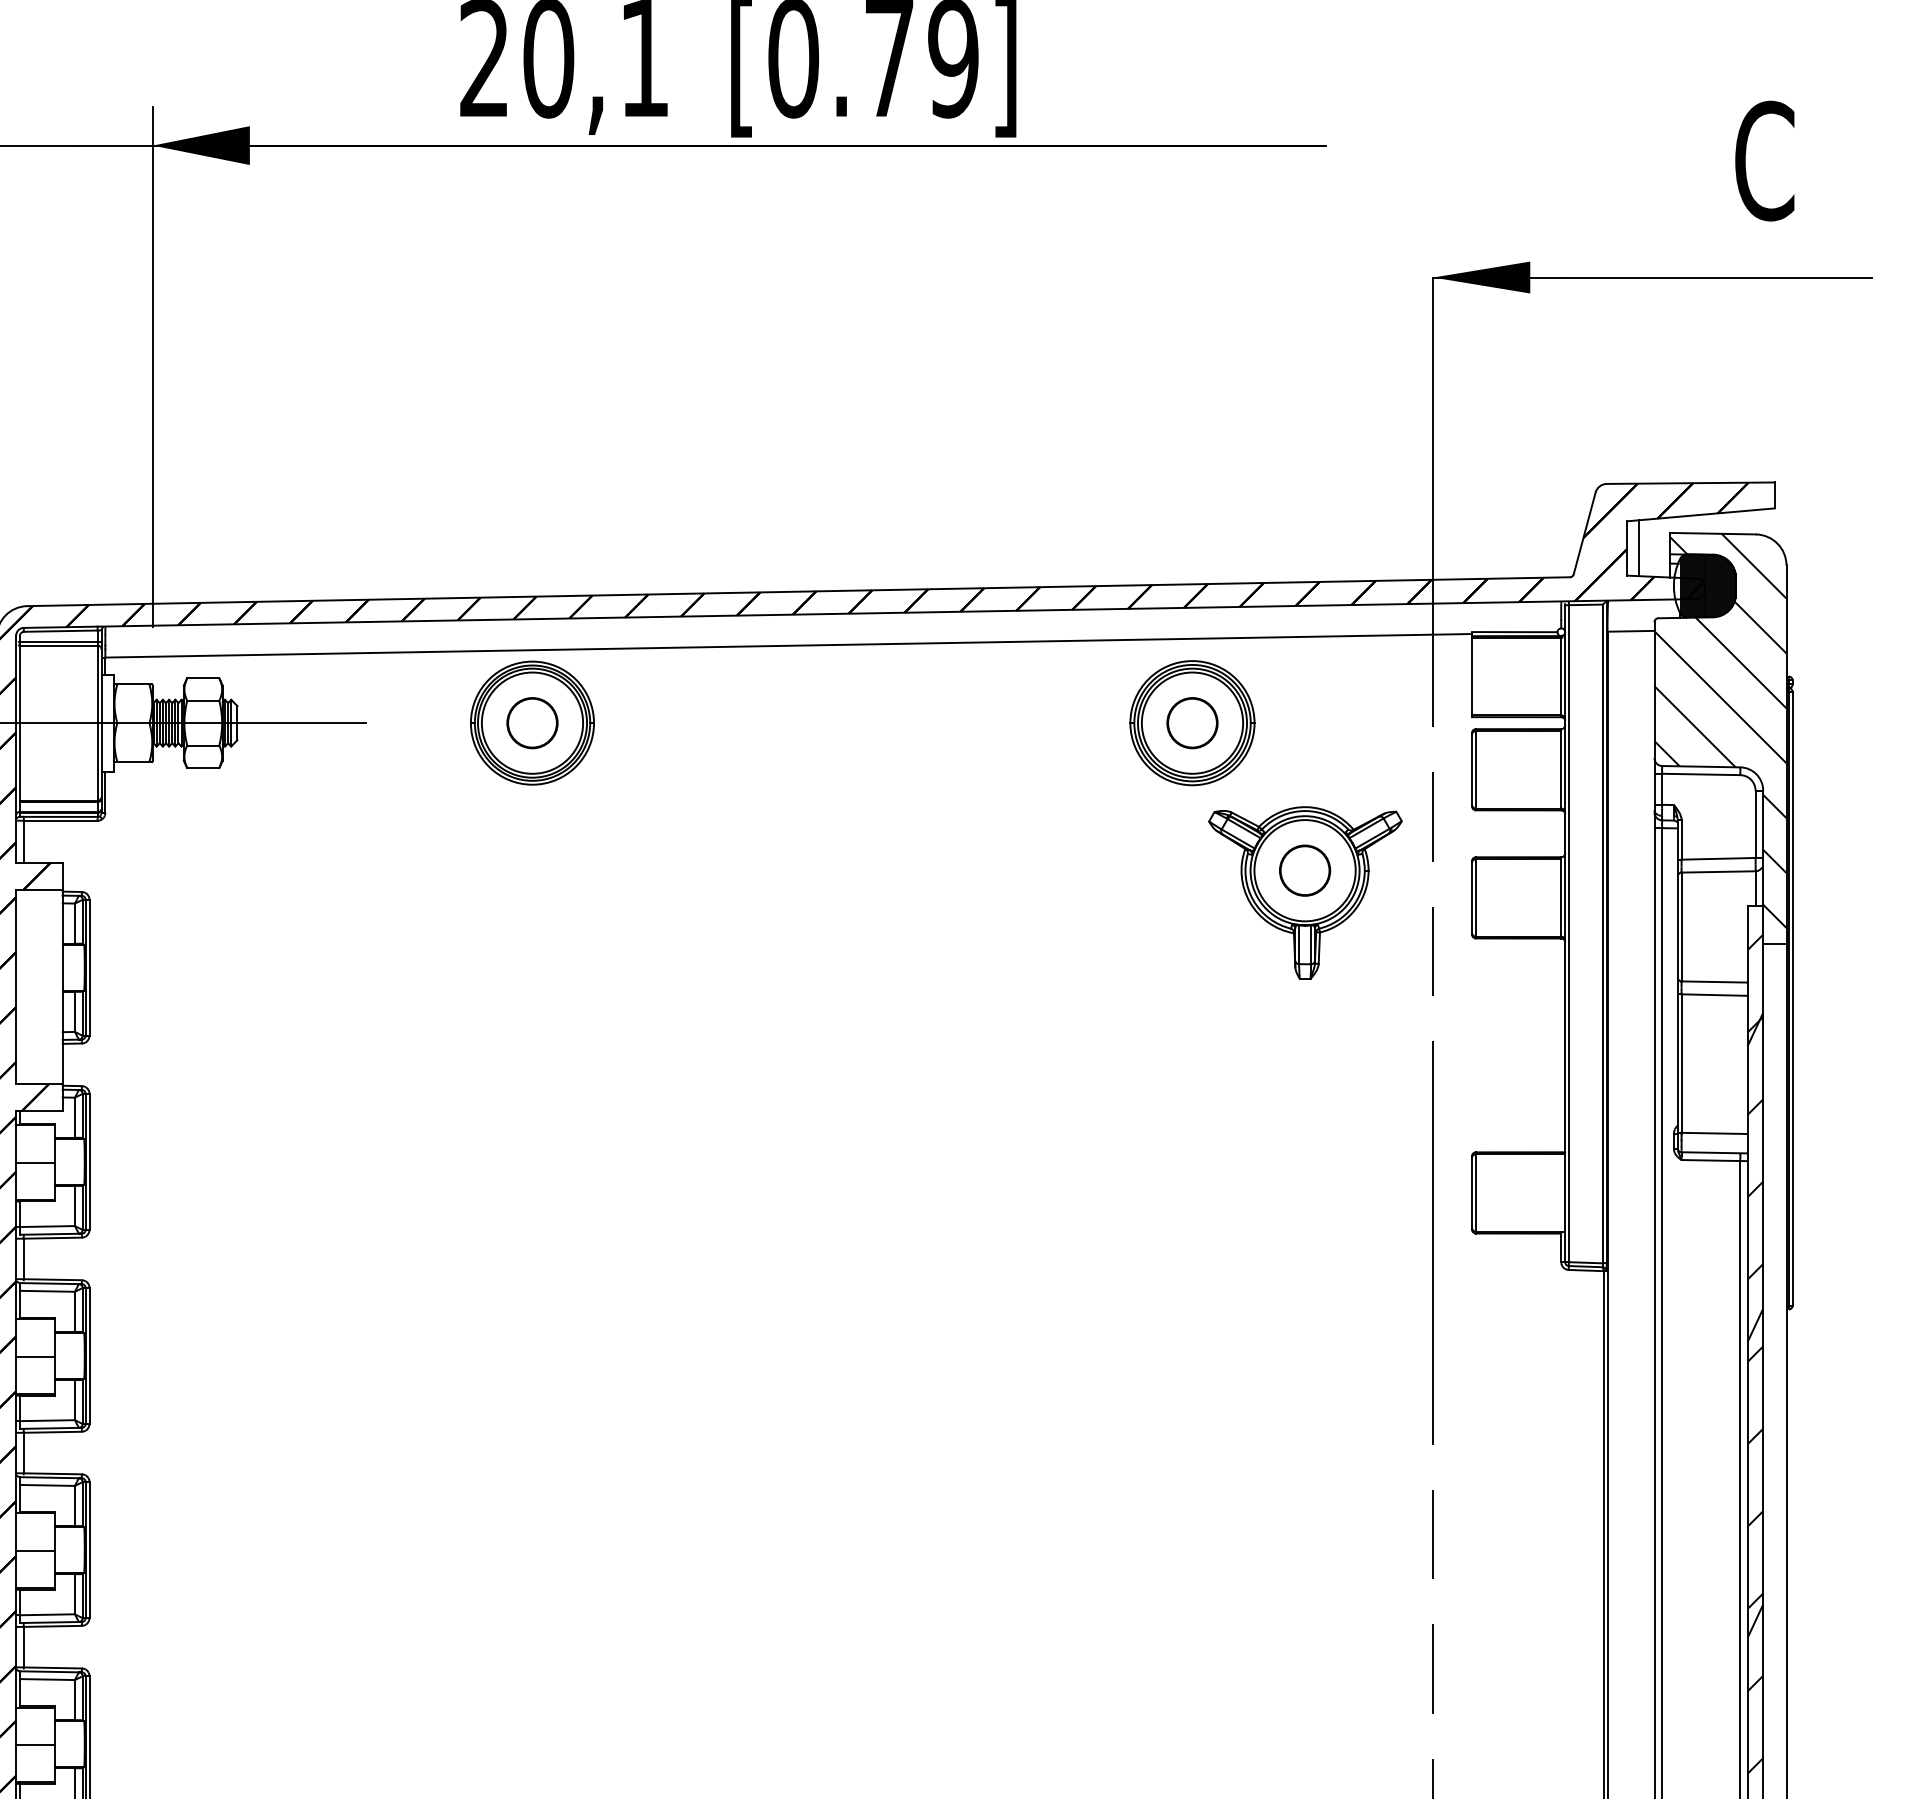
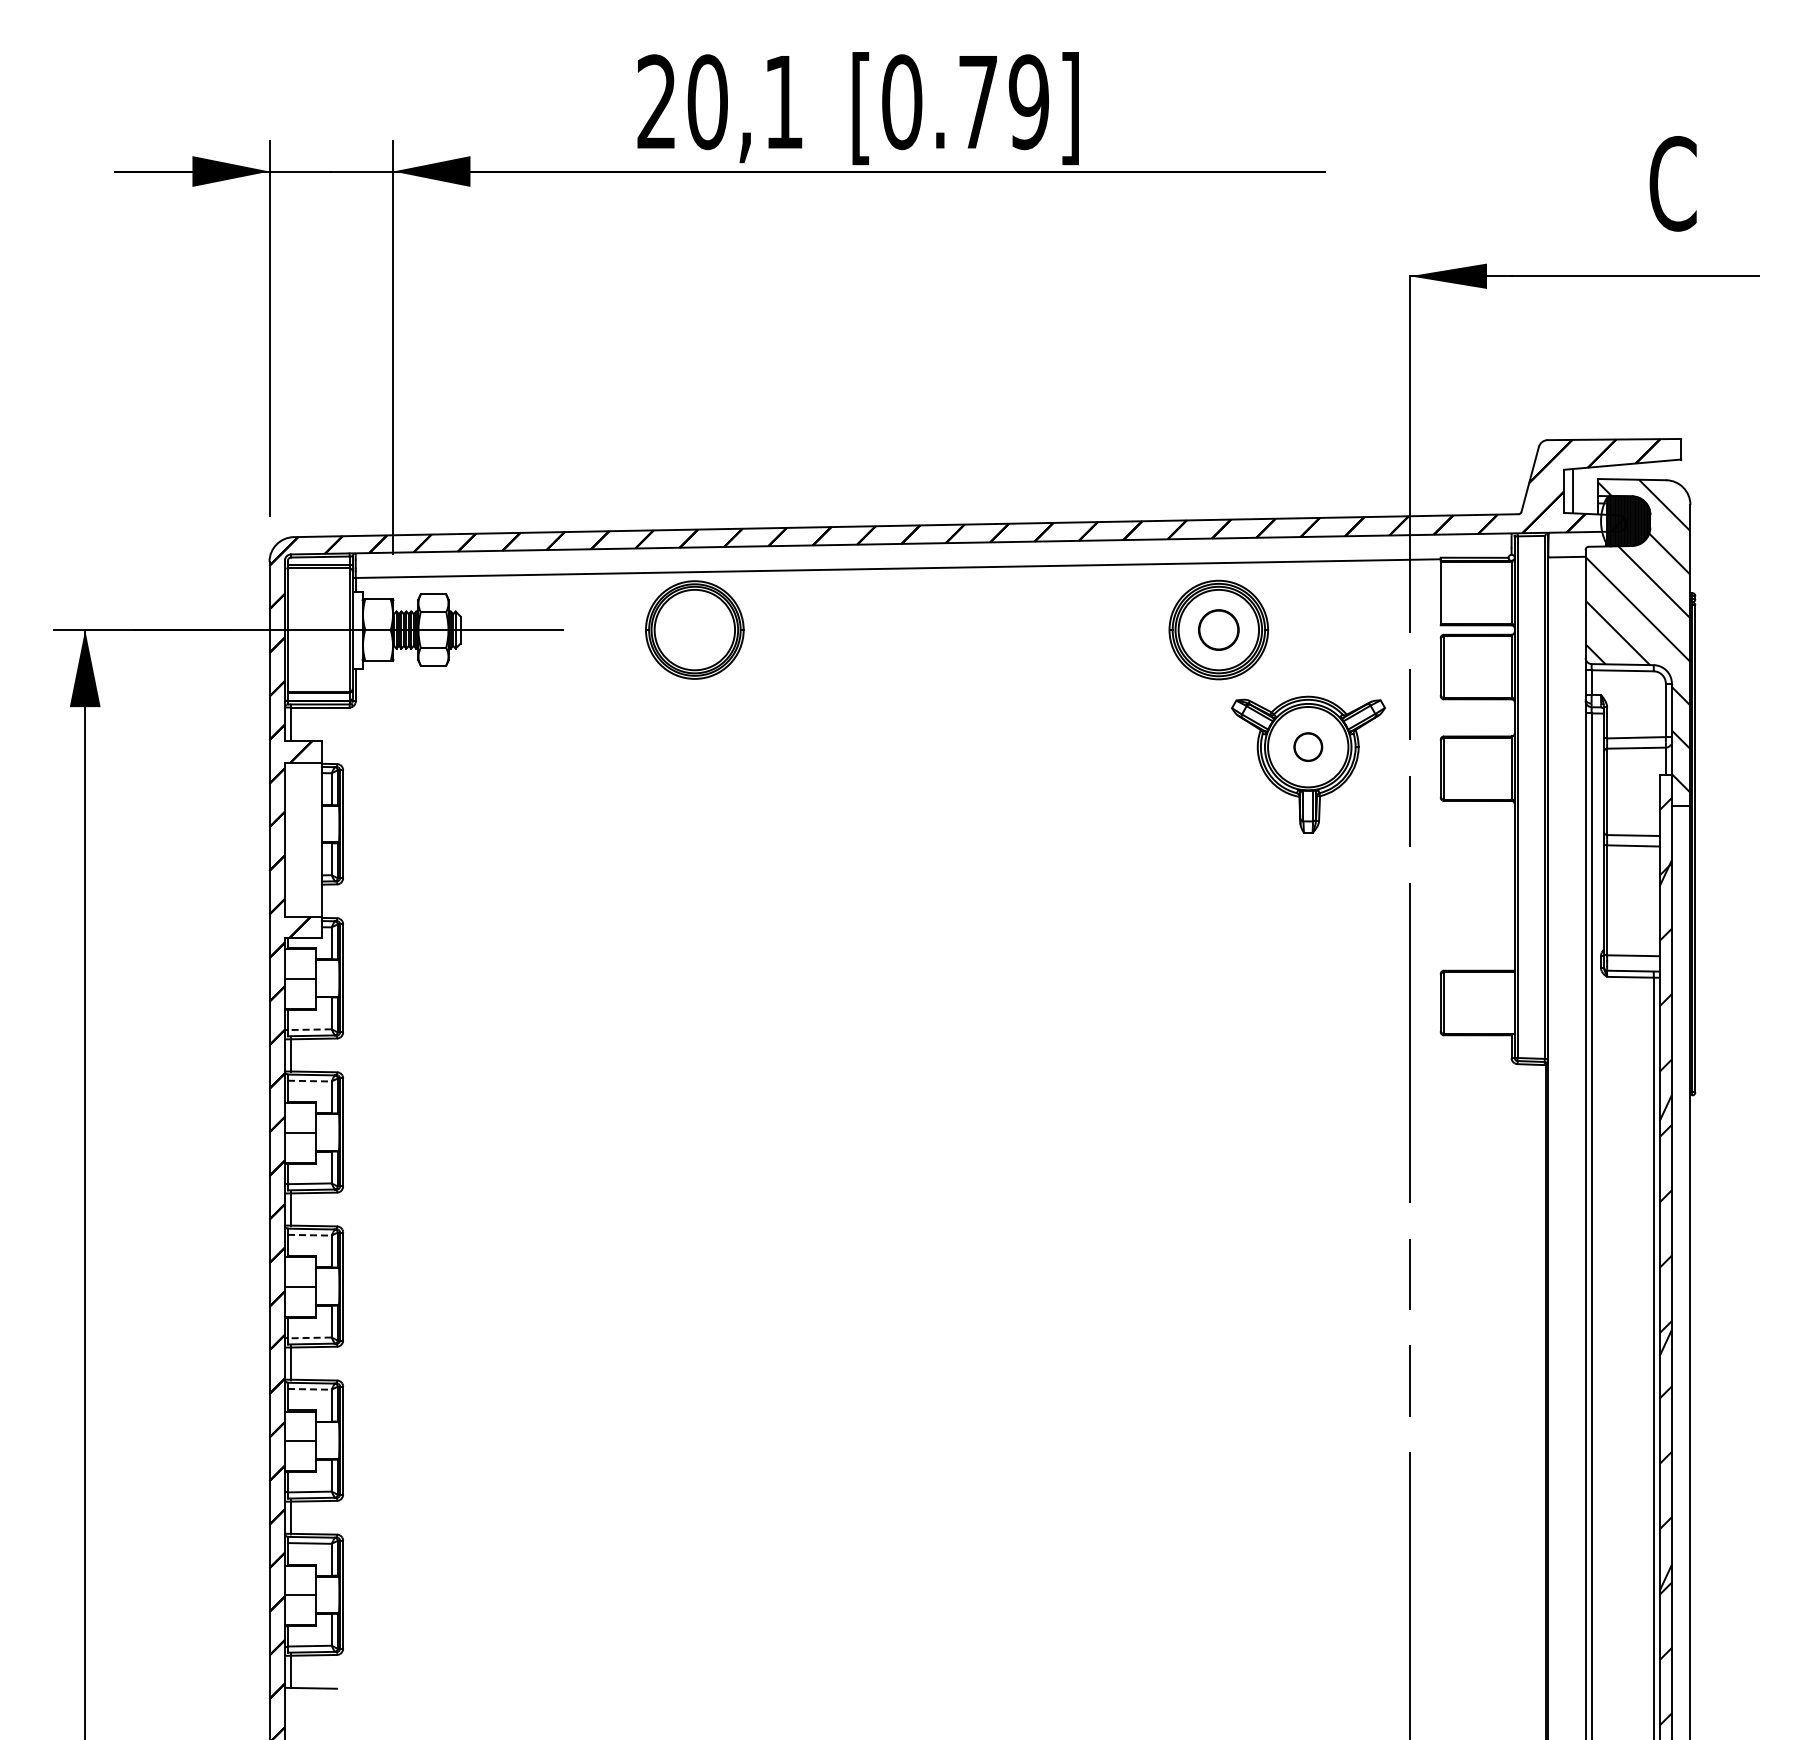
circle: (532, 722) -> (694, 629), removed
part: (1305, 869) -> (1308, 746), size x0.7
line: (47, 1226) -> (309, 1029), solid -> dashed
line: (47, 1291) -> (309, 1081), solid -> dashed
line: (47, 1485) -> (309, 1235), solid -> dashed
line: (47, 1614) -> (309, 1337), solid -> dashed
line: (47, 1679) -> (309, 1389), solid -> dashed

